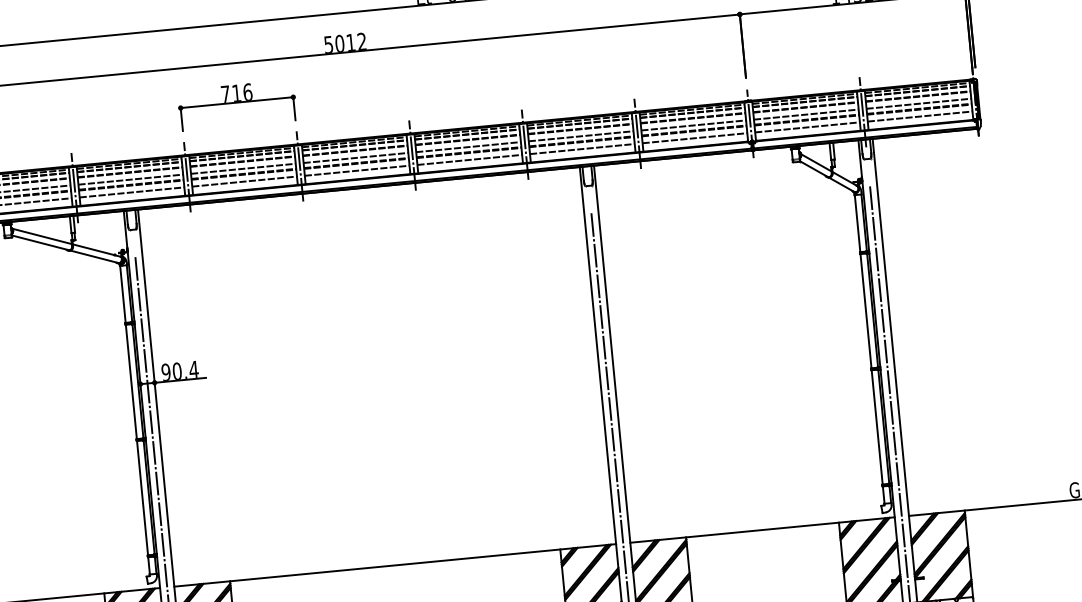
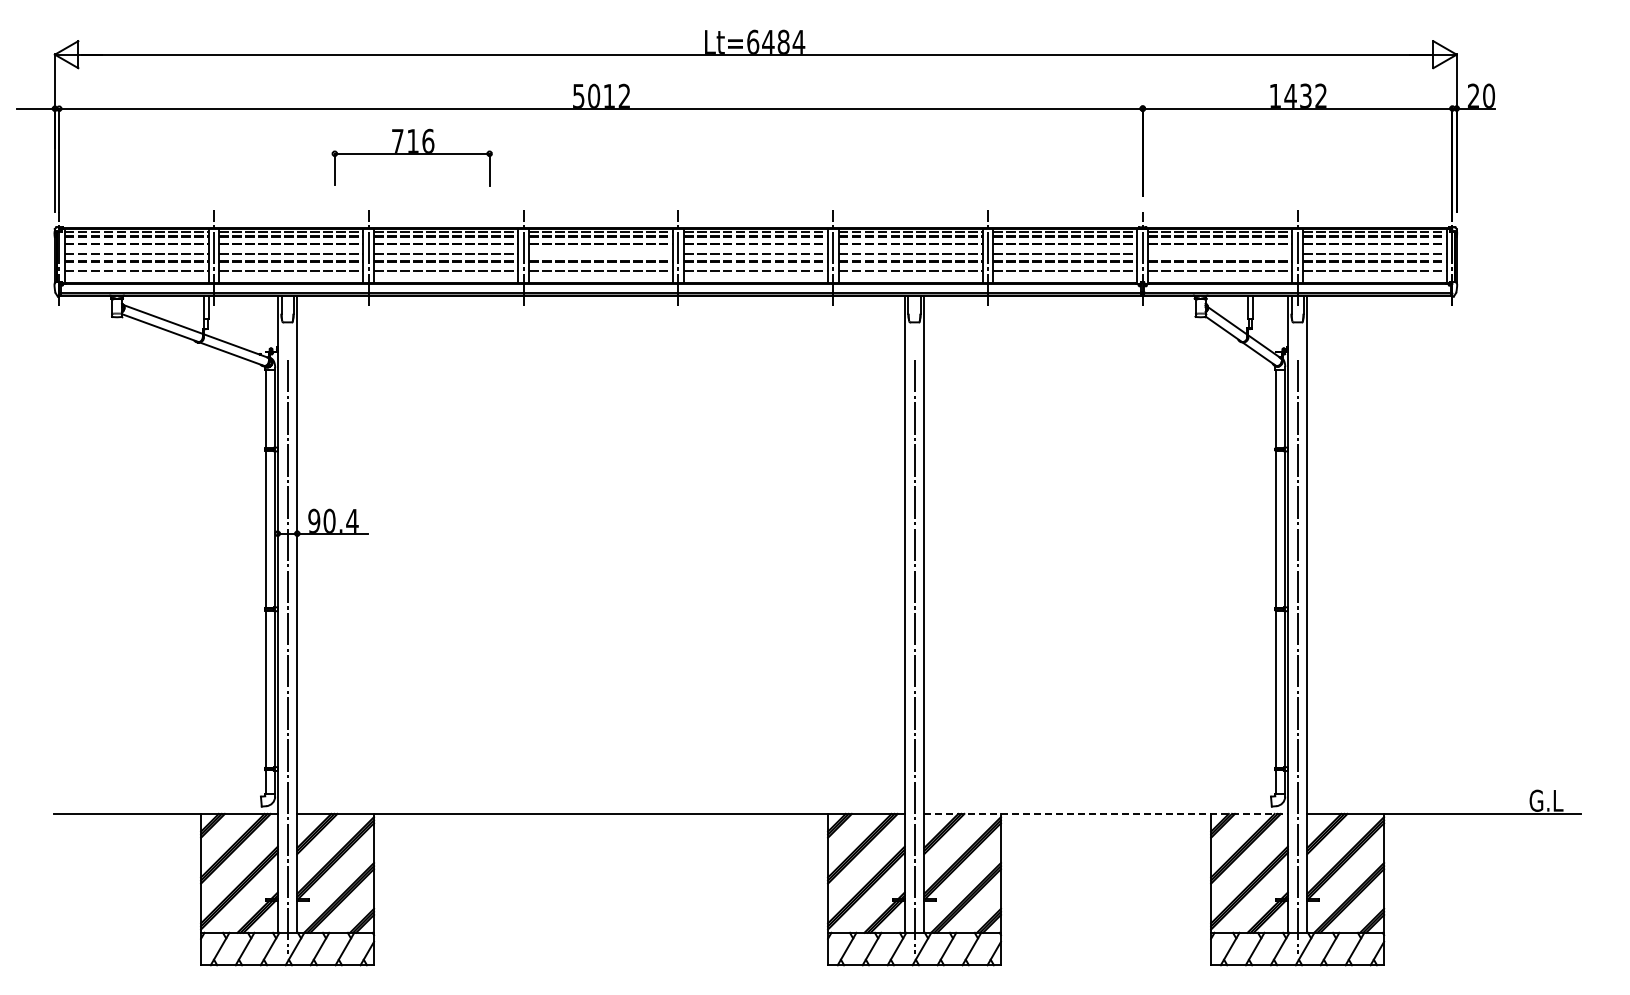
part: (236, 105) -> (411, 157), moved
line: (806, 114) -> (1220, 253), removed
line: (356, 157) -> (601, 253), removed
line: (762, 529) -> (1106, 813), solid -> dashed

